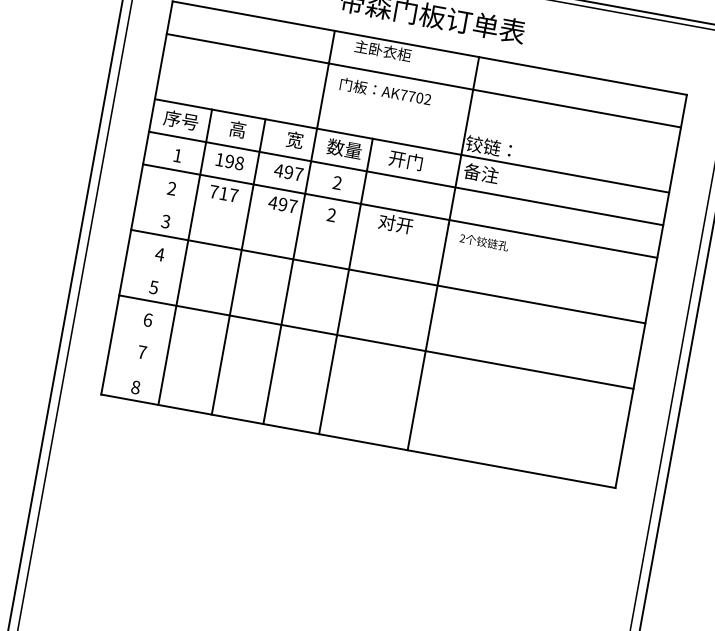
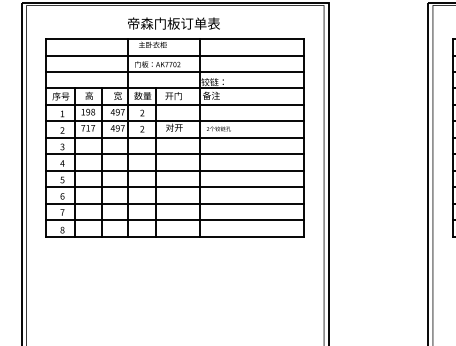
line: (418, 114) -> (175, 72), added
line: (394, 243) -> (175, 137), added
line: (382, 309) -> (175, 170), added
line: (370, 375) -> (175, 203), added
line: (364, 409) -> (175, 220), added

